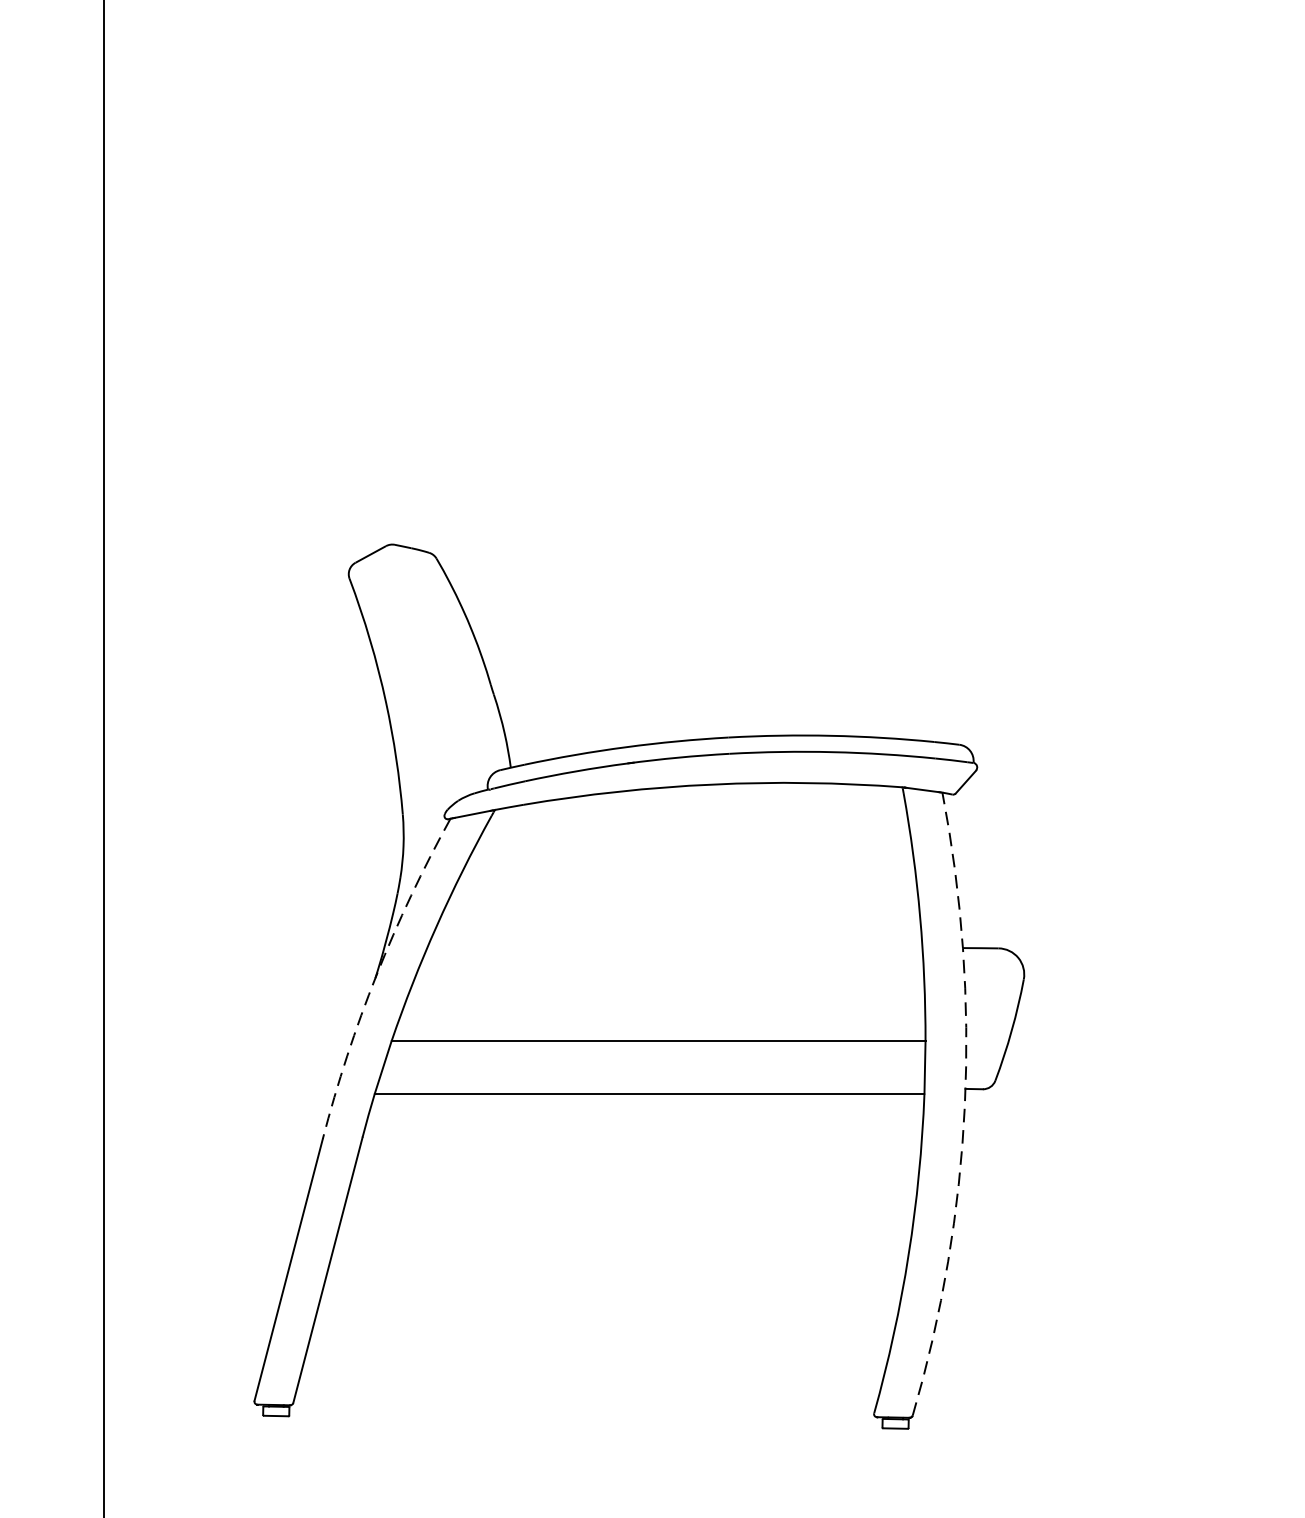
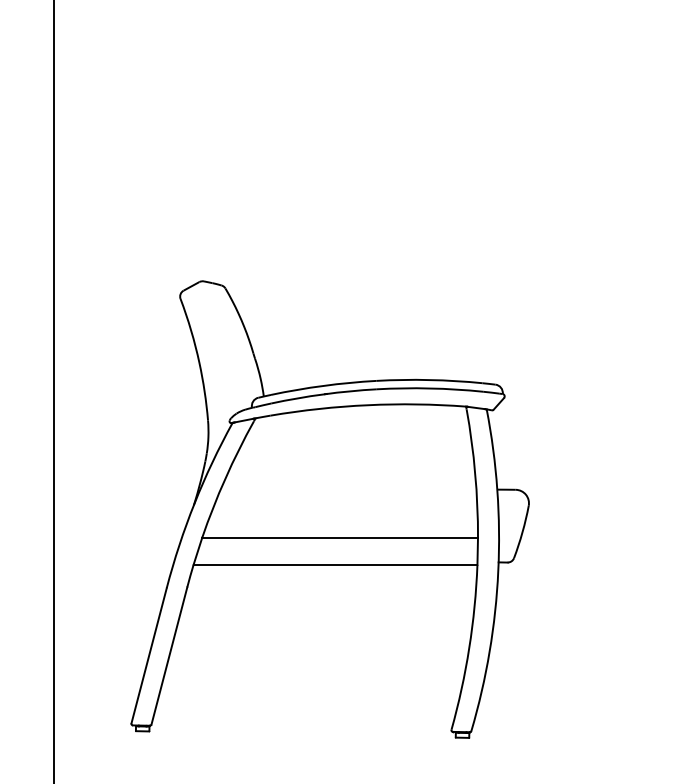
arc: (376, 974) -> (194, 503), dashed -> solid
arc: (965, 1106) -> (498, 571), dashed -> solid

